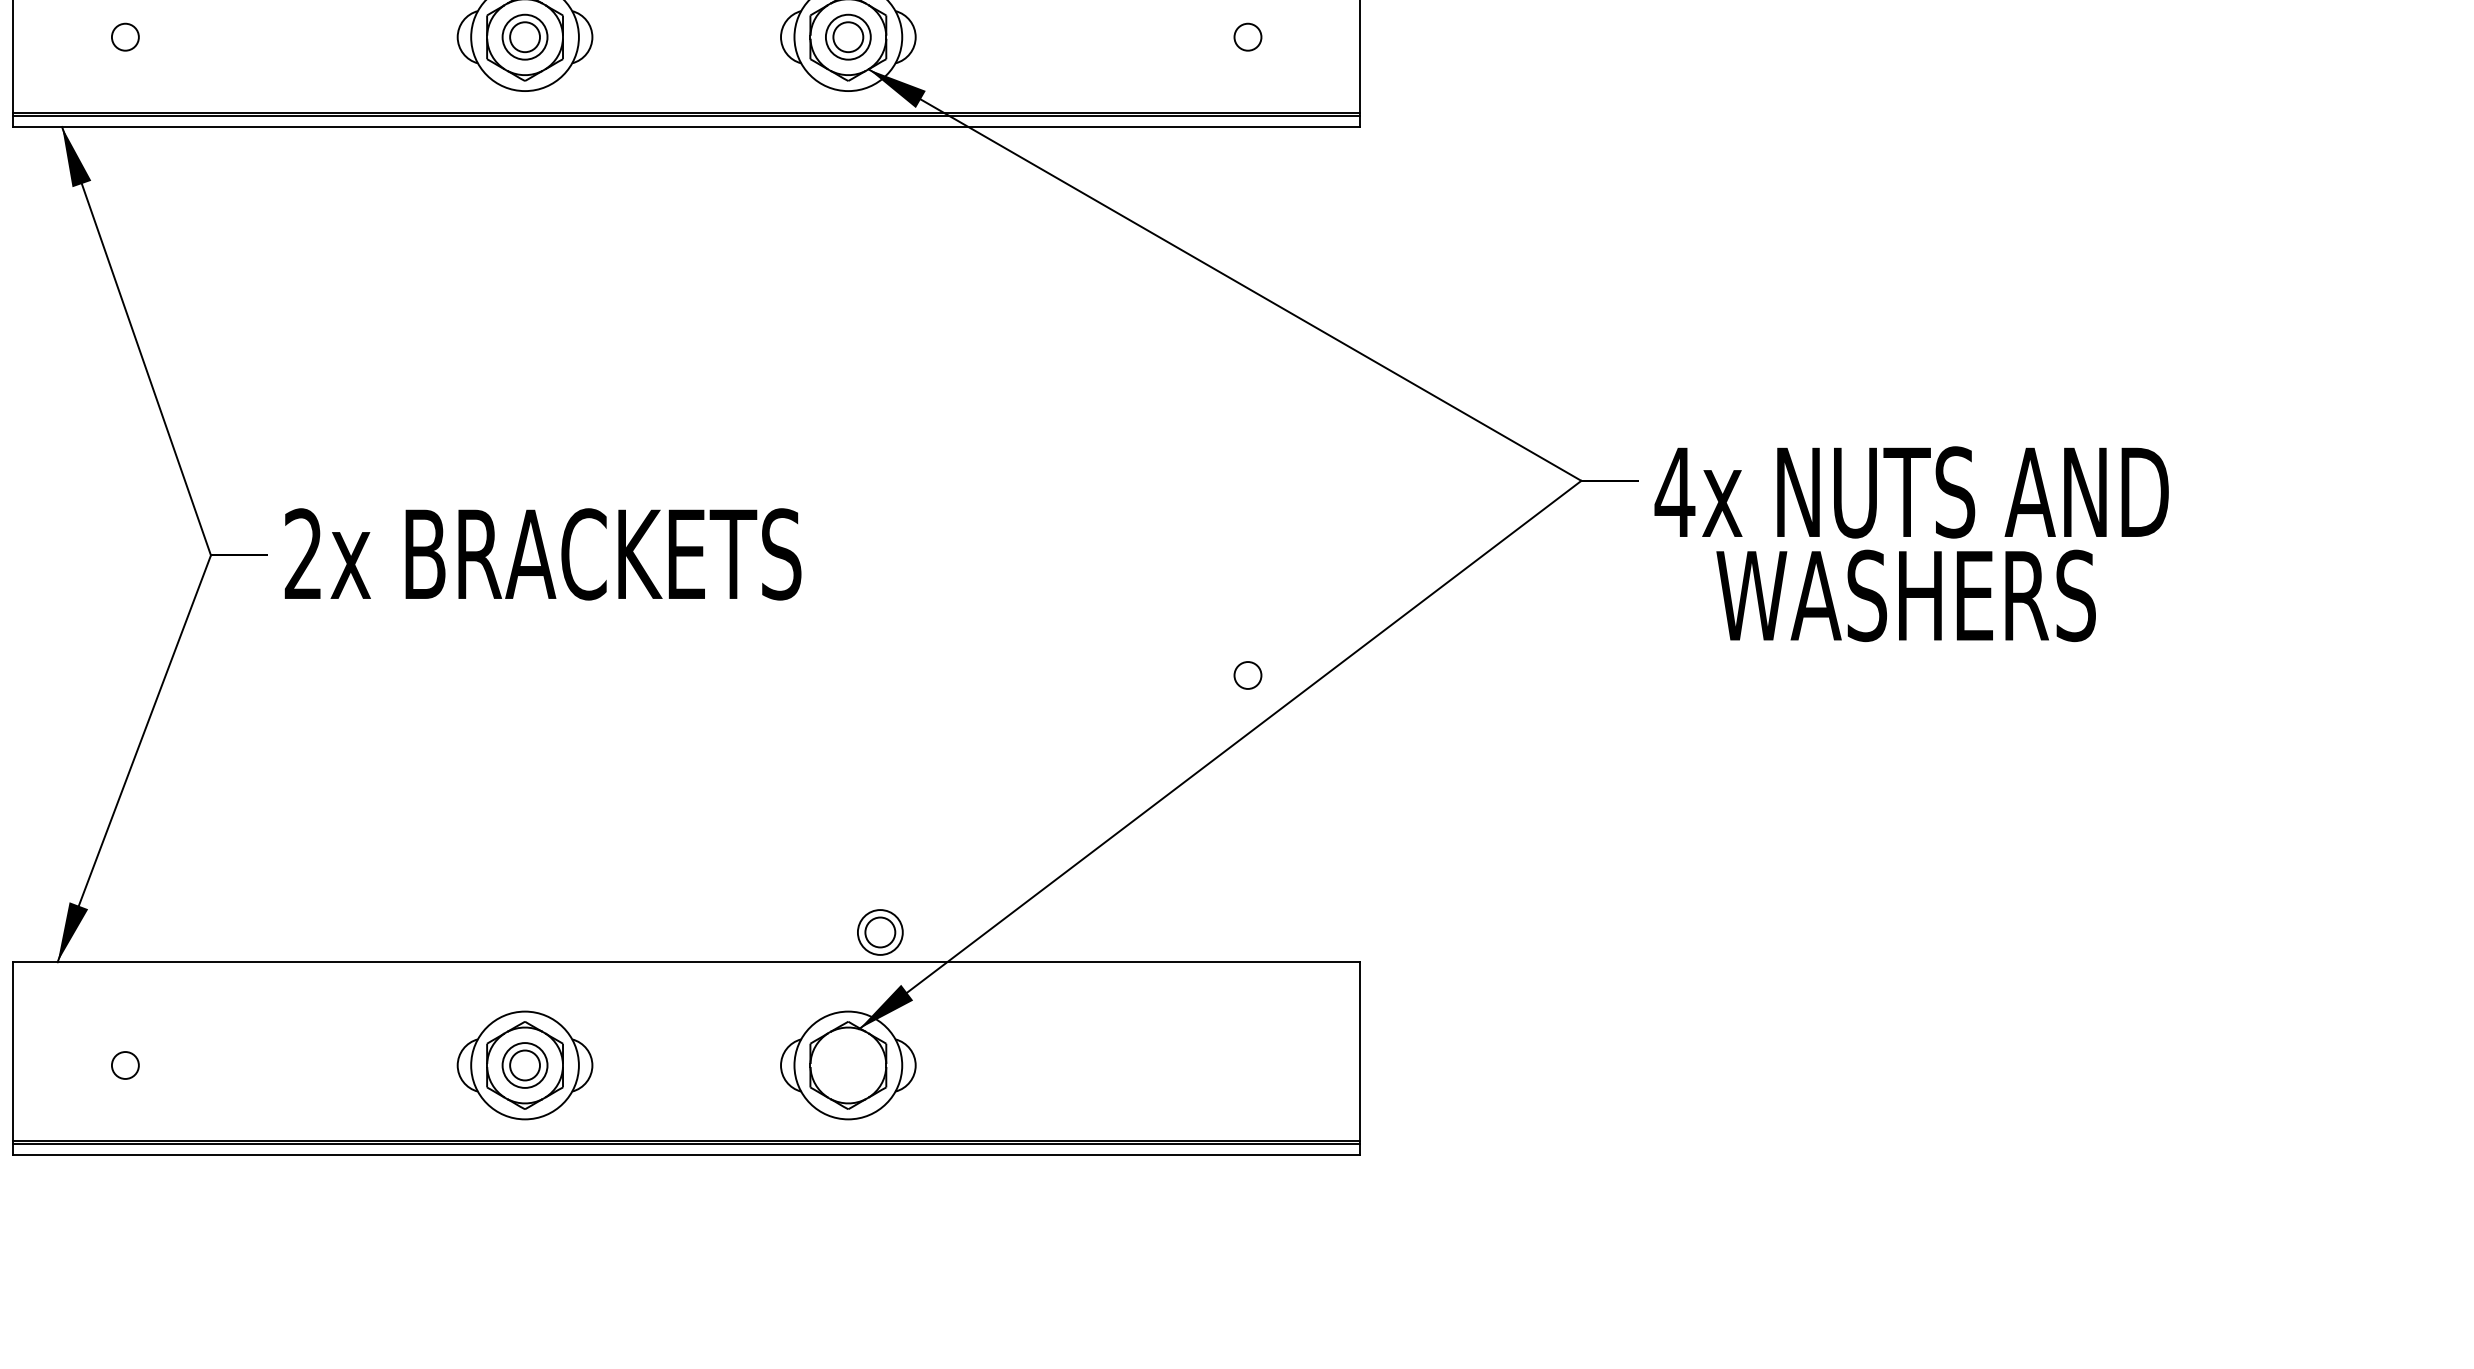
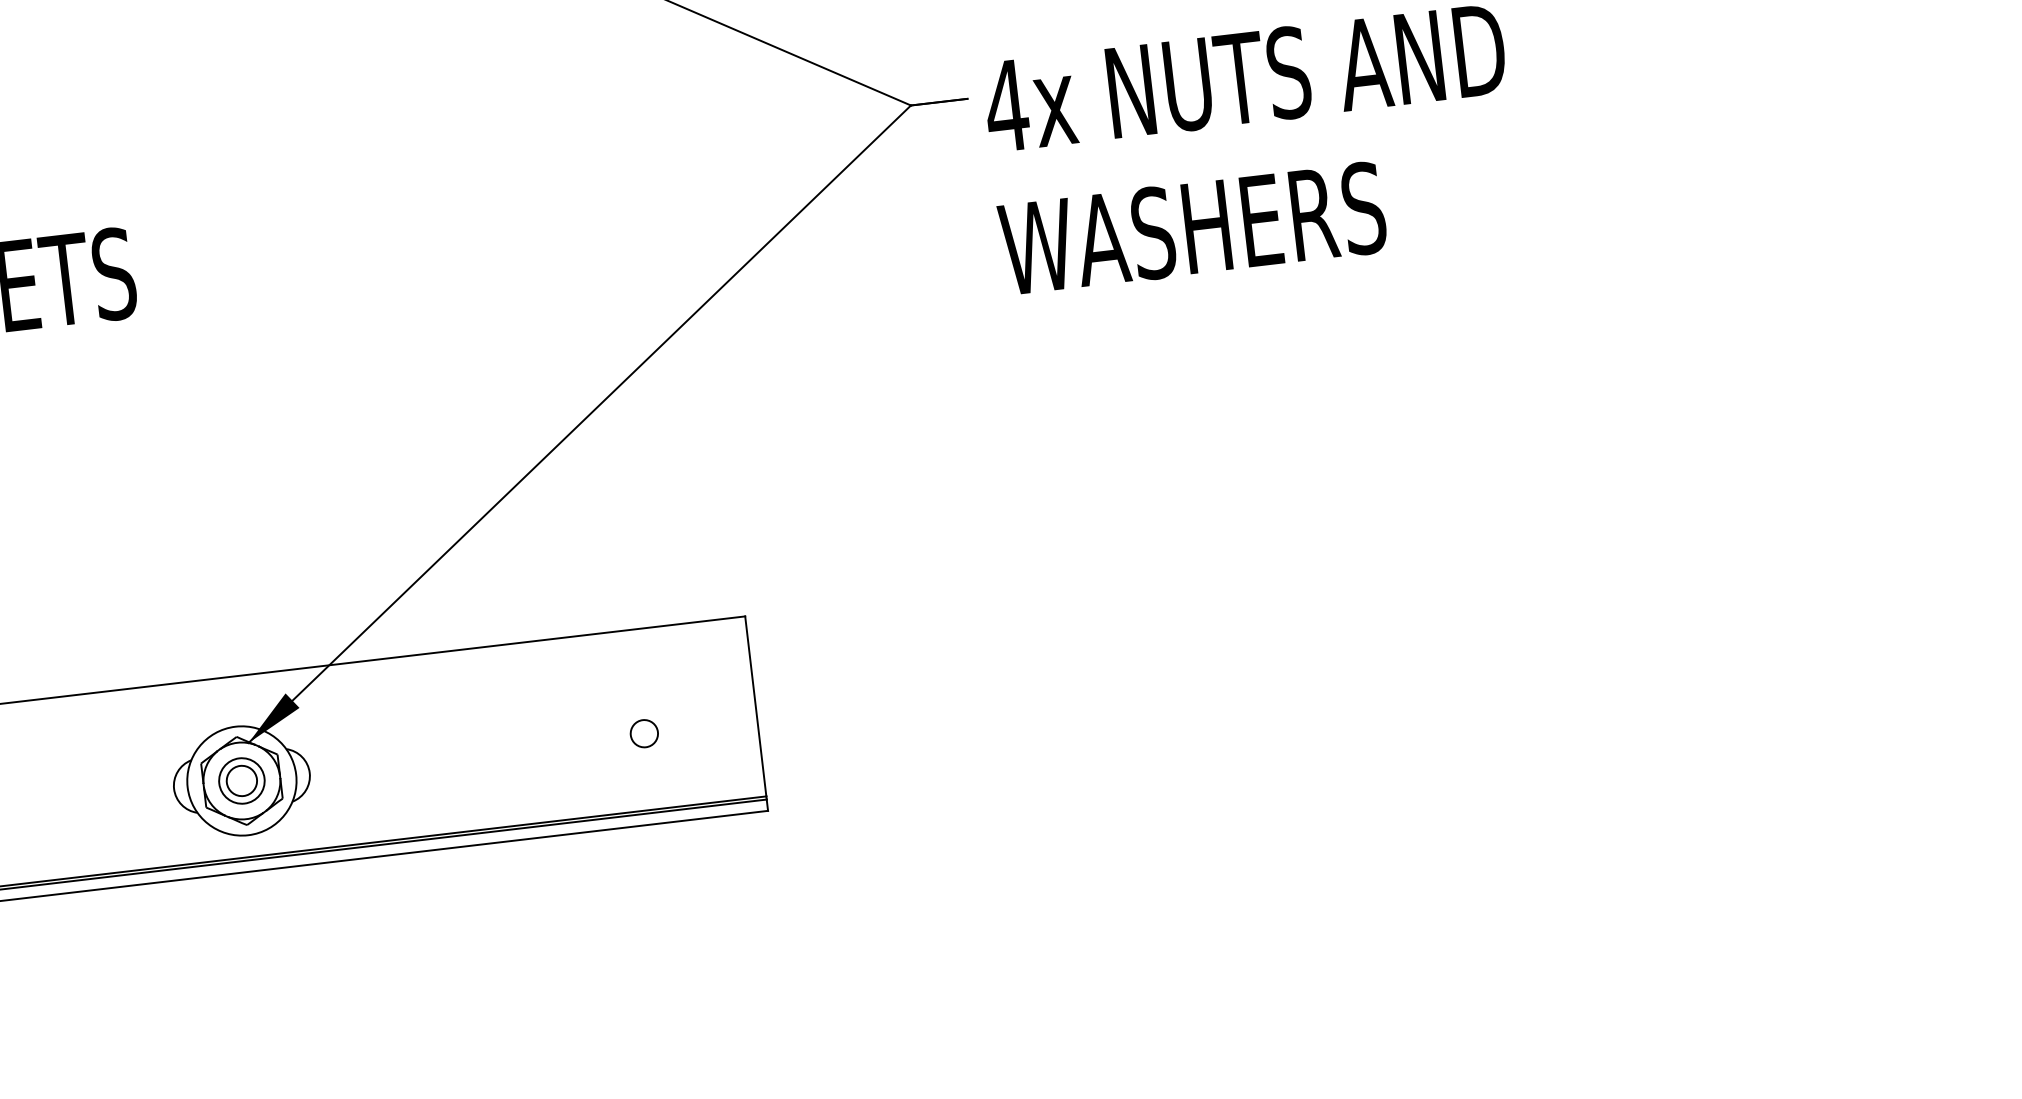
text: (1905, 595) -> (1191, 228), moved
circle: (1247, 675) -> (643, 733), moved
part: (880, 932) -> (242, 780), moved

